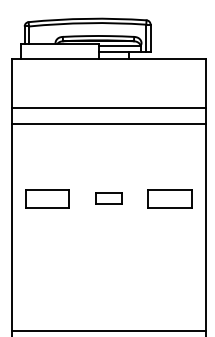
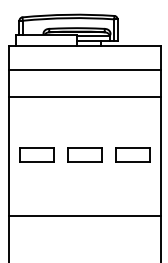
line: (108, 108) -> (84, 69), moved
part: (108, 197) -> (84, 154), size x1.67
line: (108, 331) -> (84, 216), moved

